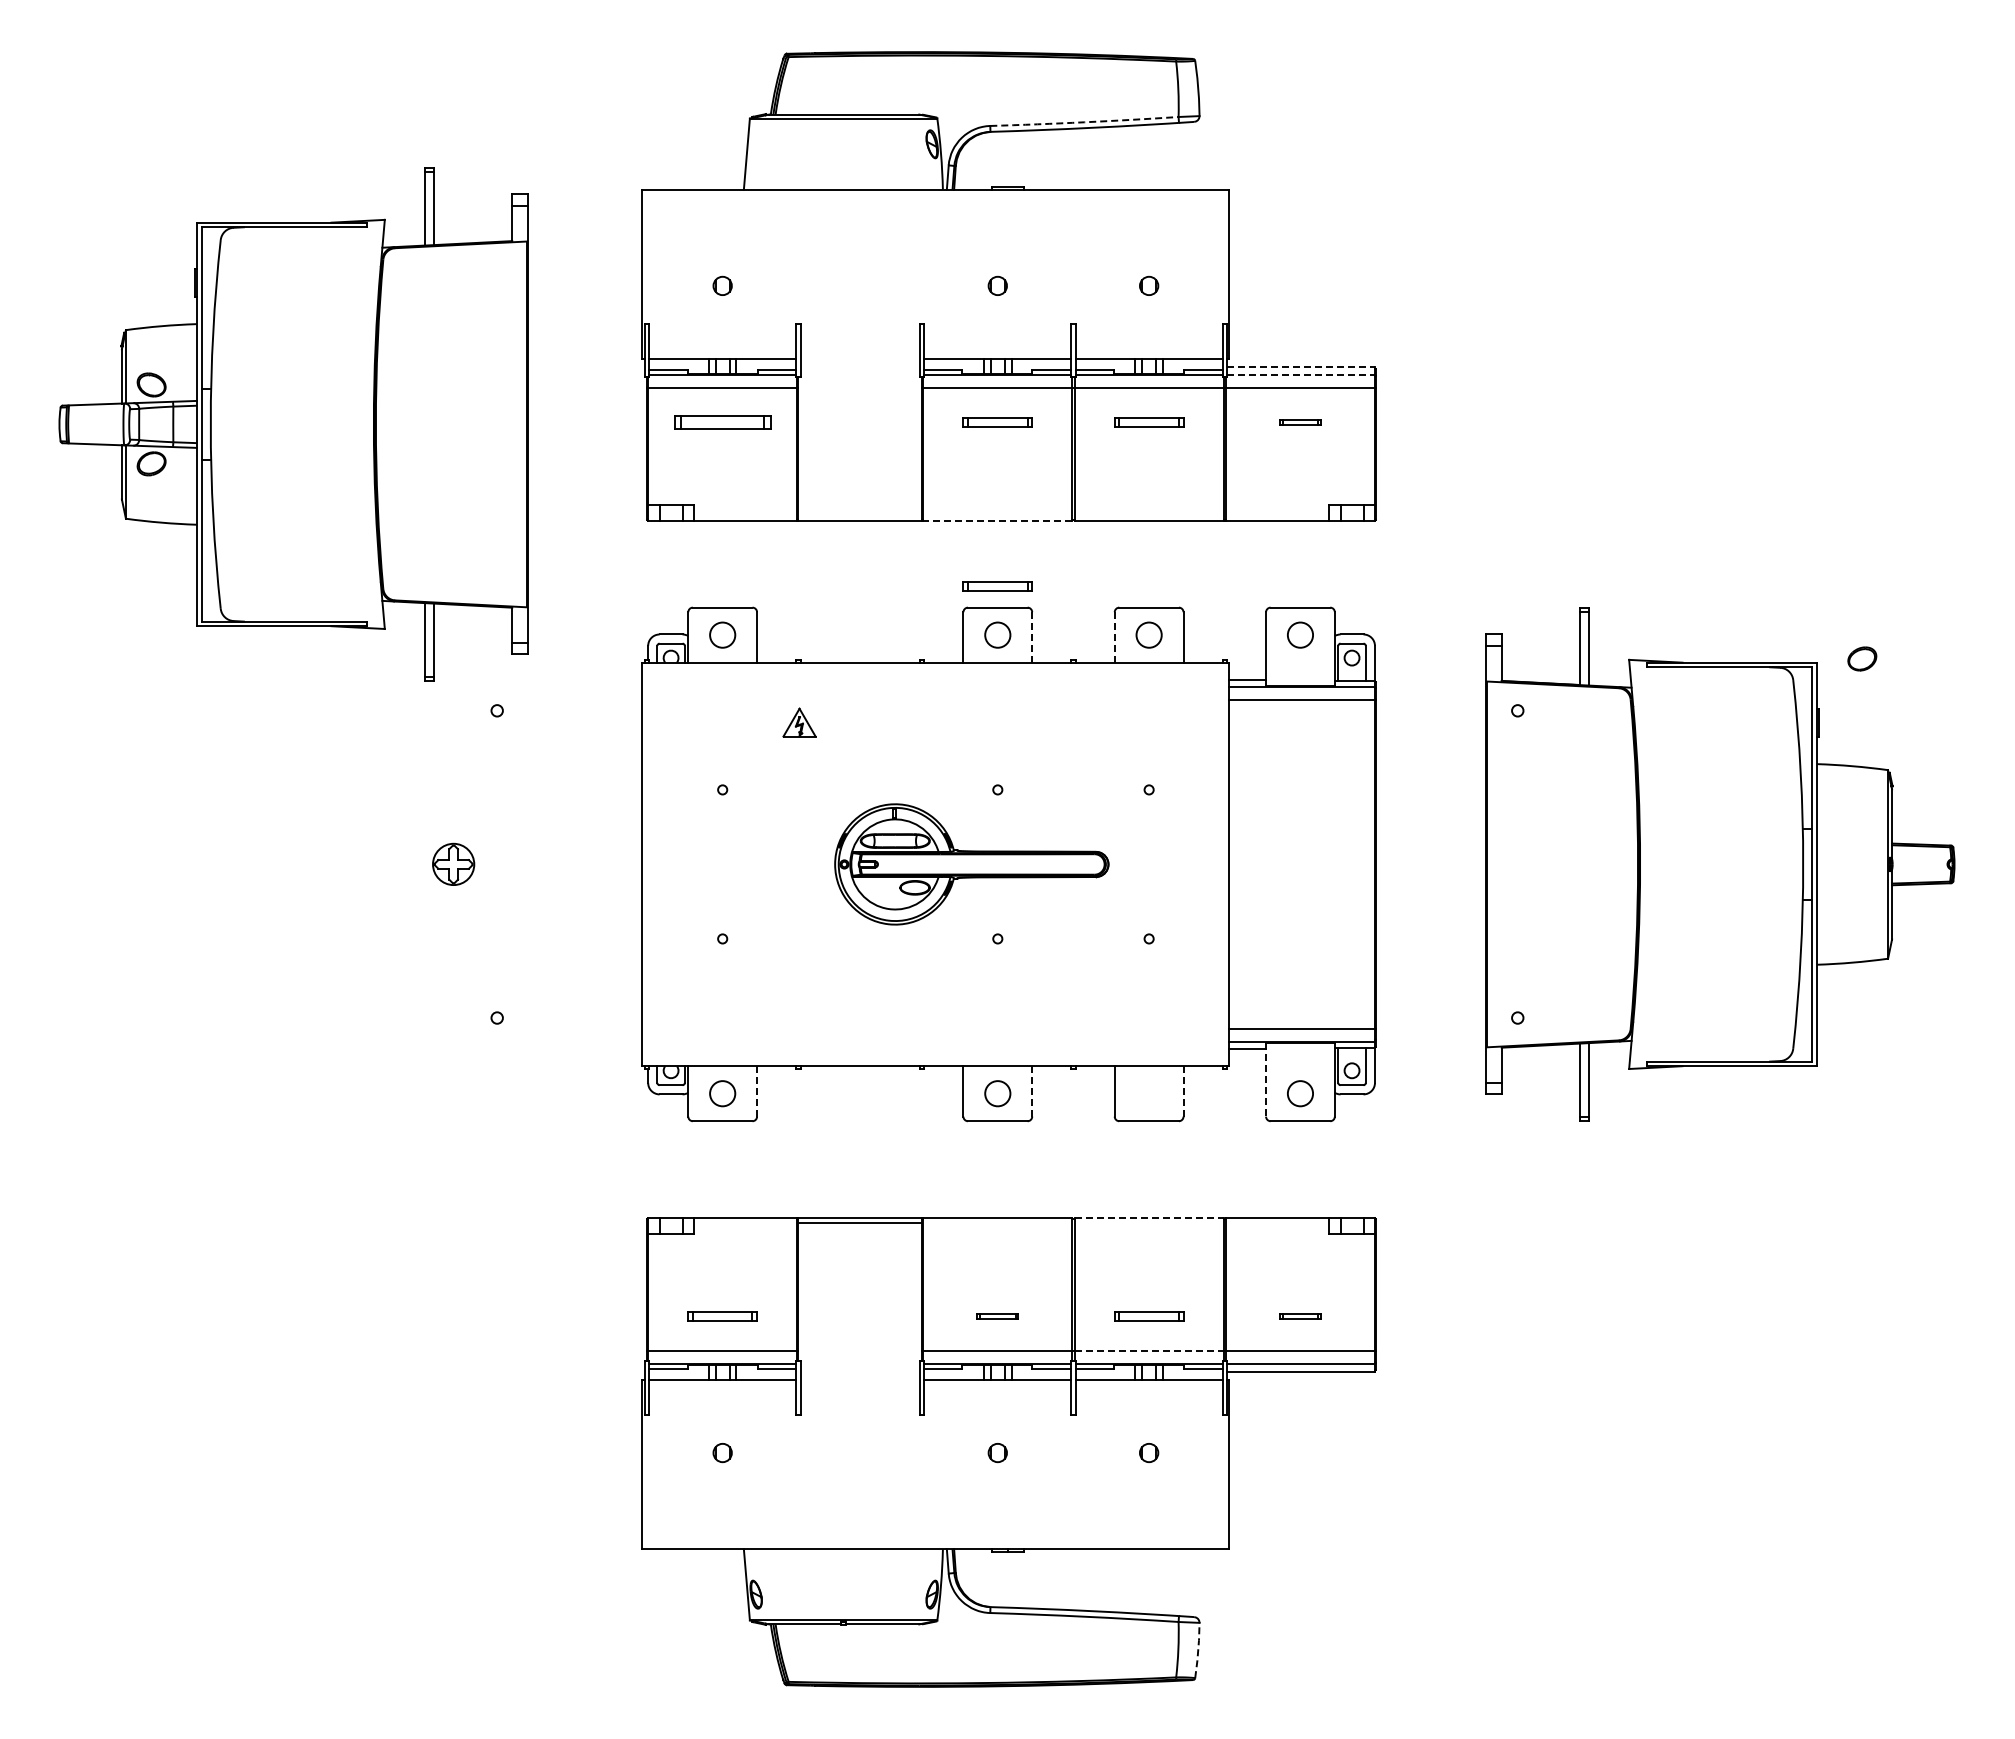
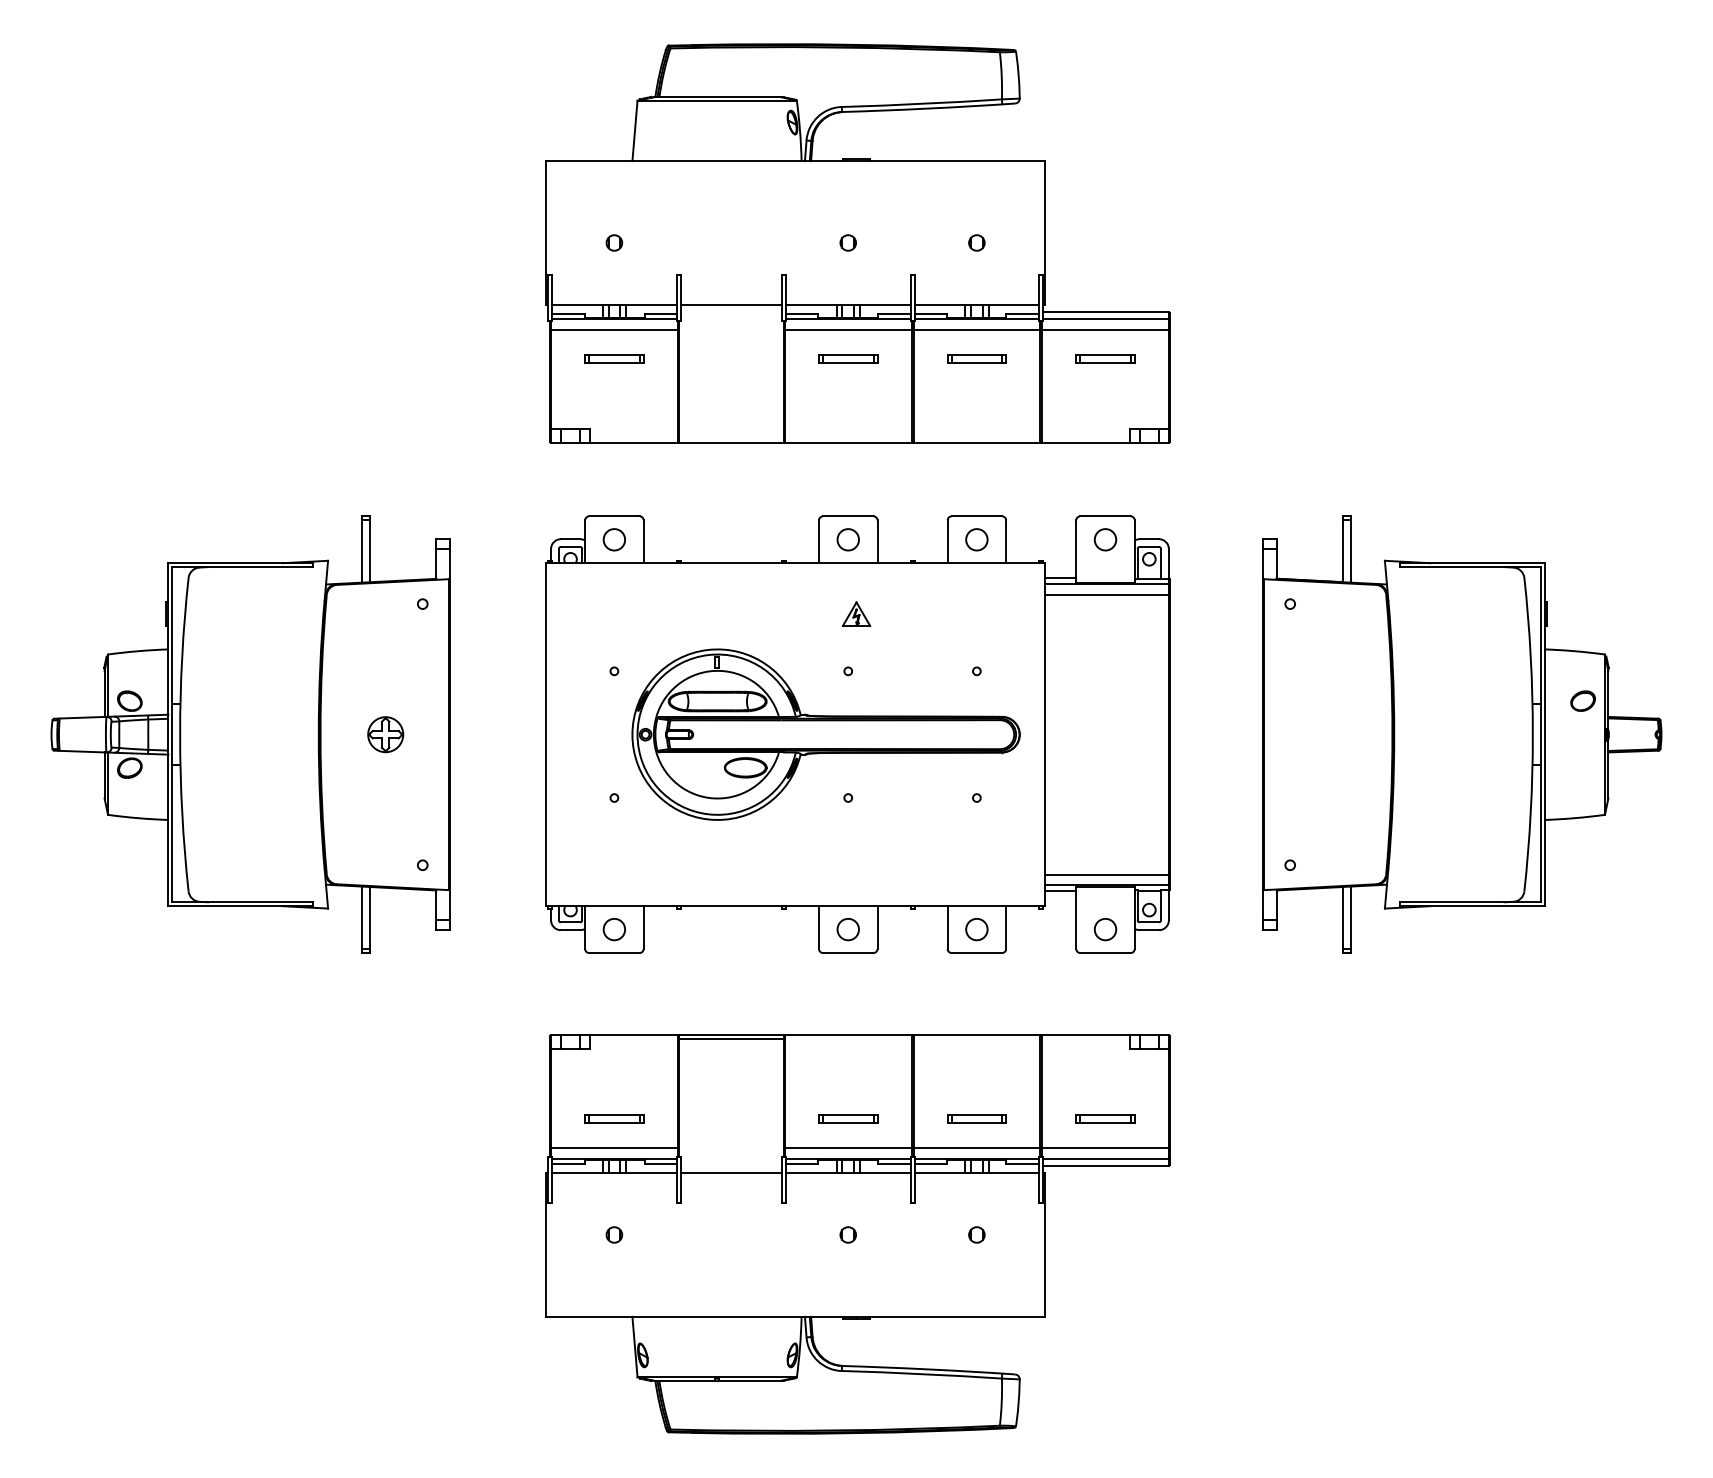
arc: (1084, 122) -> (921, 104), dashed -> solid
line: (859, 359) -> (730, 305), added
line: (1301, 367) -> (1106, 312), dashed -> solid
line: (1301, 374) -> (1106, 318), dashed -> solid
part: (722, 422) -> (614, 359), size x0.71
part: (1300, 422) -> (1105, 359), size x1.67
part: (293, 424) -> (250, 734), moved
line: (997, 520) -> (848, 442), dashed -> solid
part: (997, 586) -> (848, 498), removed
line: (1032, 636) -> (877, 540), dashed -> solid
line: (1114, 637) -> (947, 541), dashed -> solid
part: (1862, 658) -> (1583, 700), moved
part: (799, 722) -> (856, 614), moved
part: (971, 864) -> (825, 734), size x1.67
line: (1266, 1079) -> (1076, 917), dashed -> solid
line: (757, 1090) -> (644, 926), dashed -> solid
line: (1032, 1090) -> (877, 926), dashed -> solid
line: (1183, 1090) -> (1006, 926), dashed -> solid
circle: (1148, 1093) -> (976, 929), added
line: (1149, 1218) -> (977, 1035), dashed -> solid
part: (997, 1316) -> (848, 1118), size x1.67
part: (1300, 1316) -> (1105, 1118), size x1.67
line: (1149, 1351) -> (977, 1148), dashed -> solid
line: (859, 1379) -> (730, 1172), added
line: (1198, 1650) -> (1018, 1402), dashed -> solid

